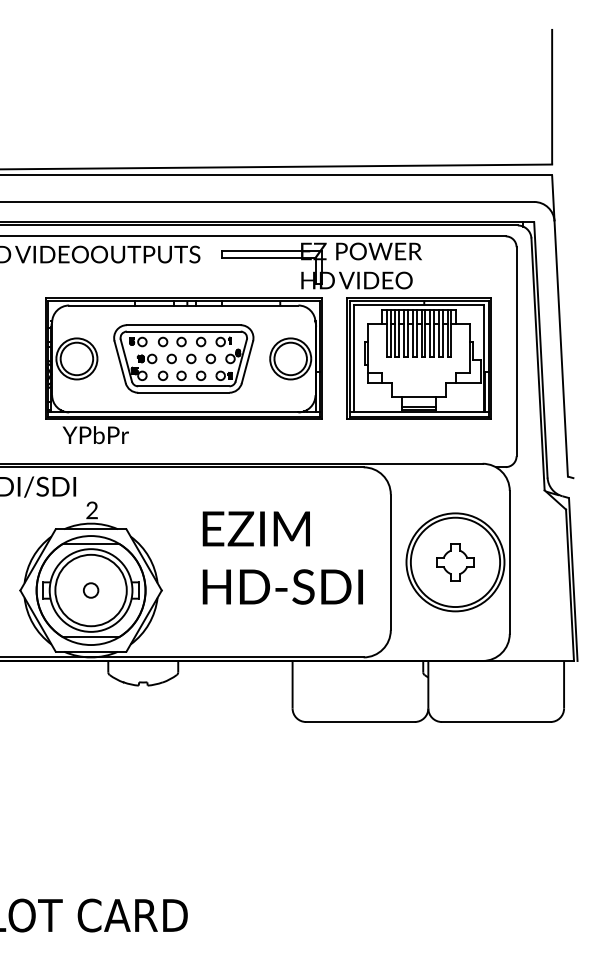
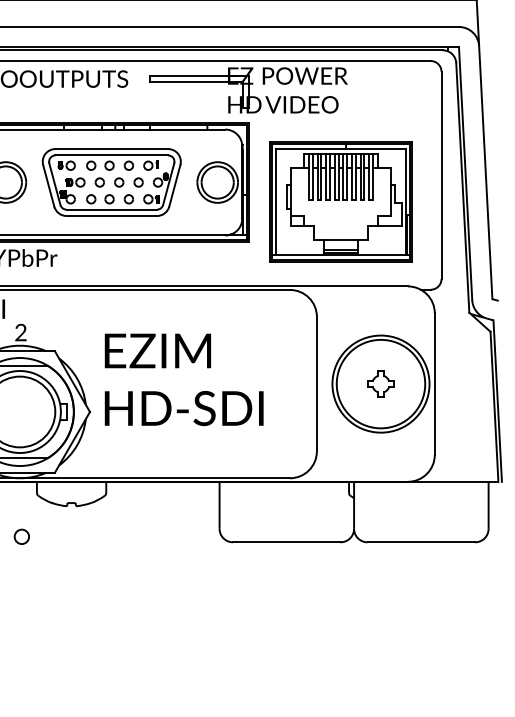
part: (418, 358) -> (340, 201), moved
text: (282, 557) -> (183, 379), moved
part: (455, 562) -> (381, 384), size x0.7
circle: (91, 590) -> (22, 536), moved

